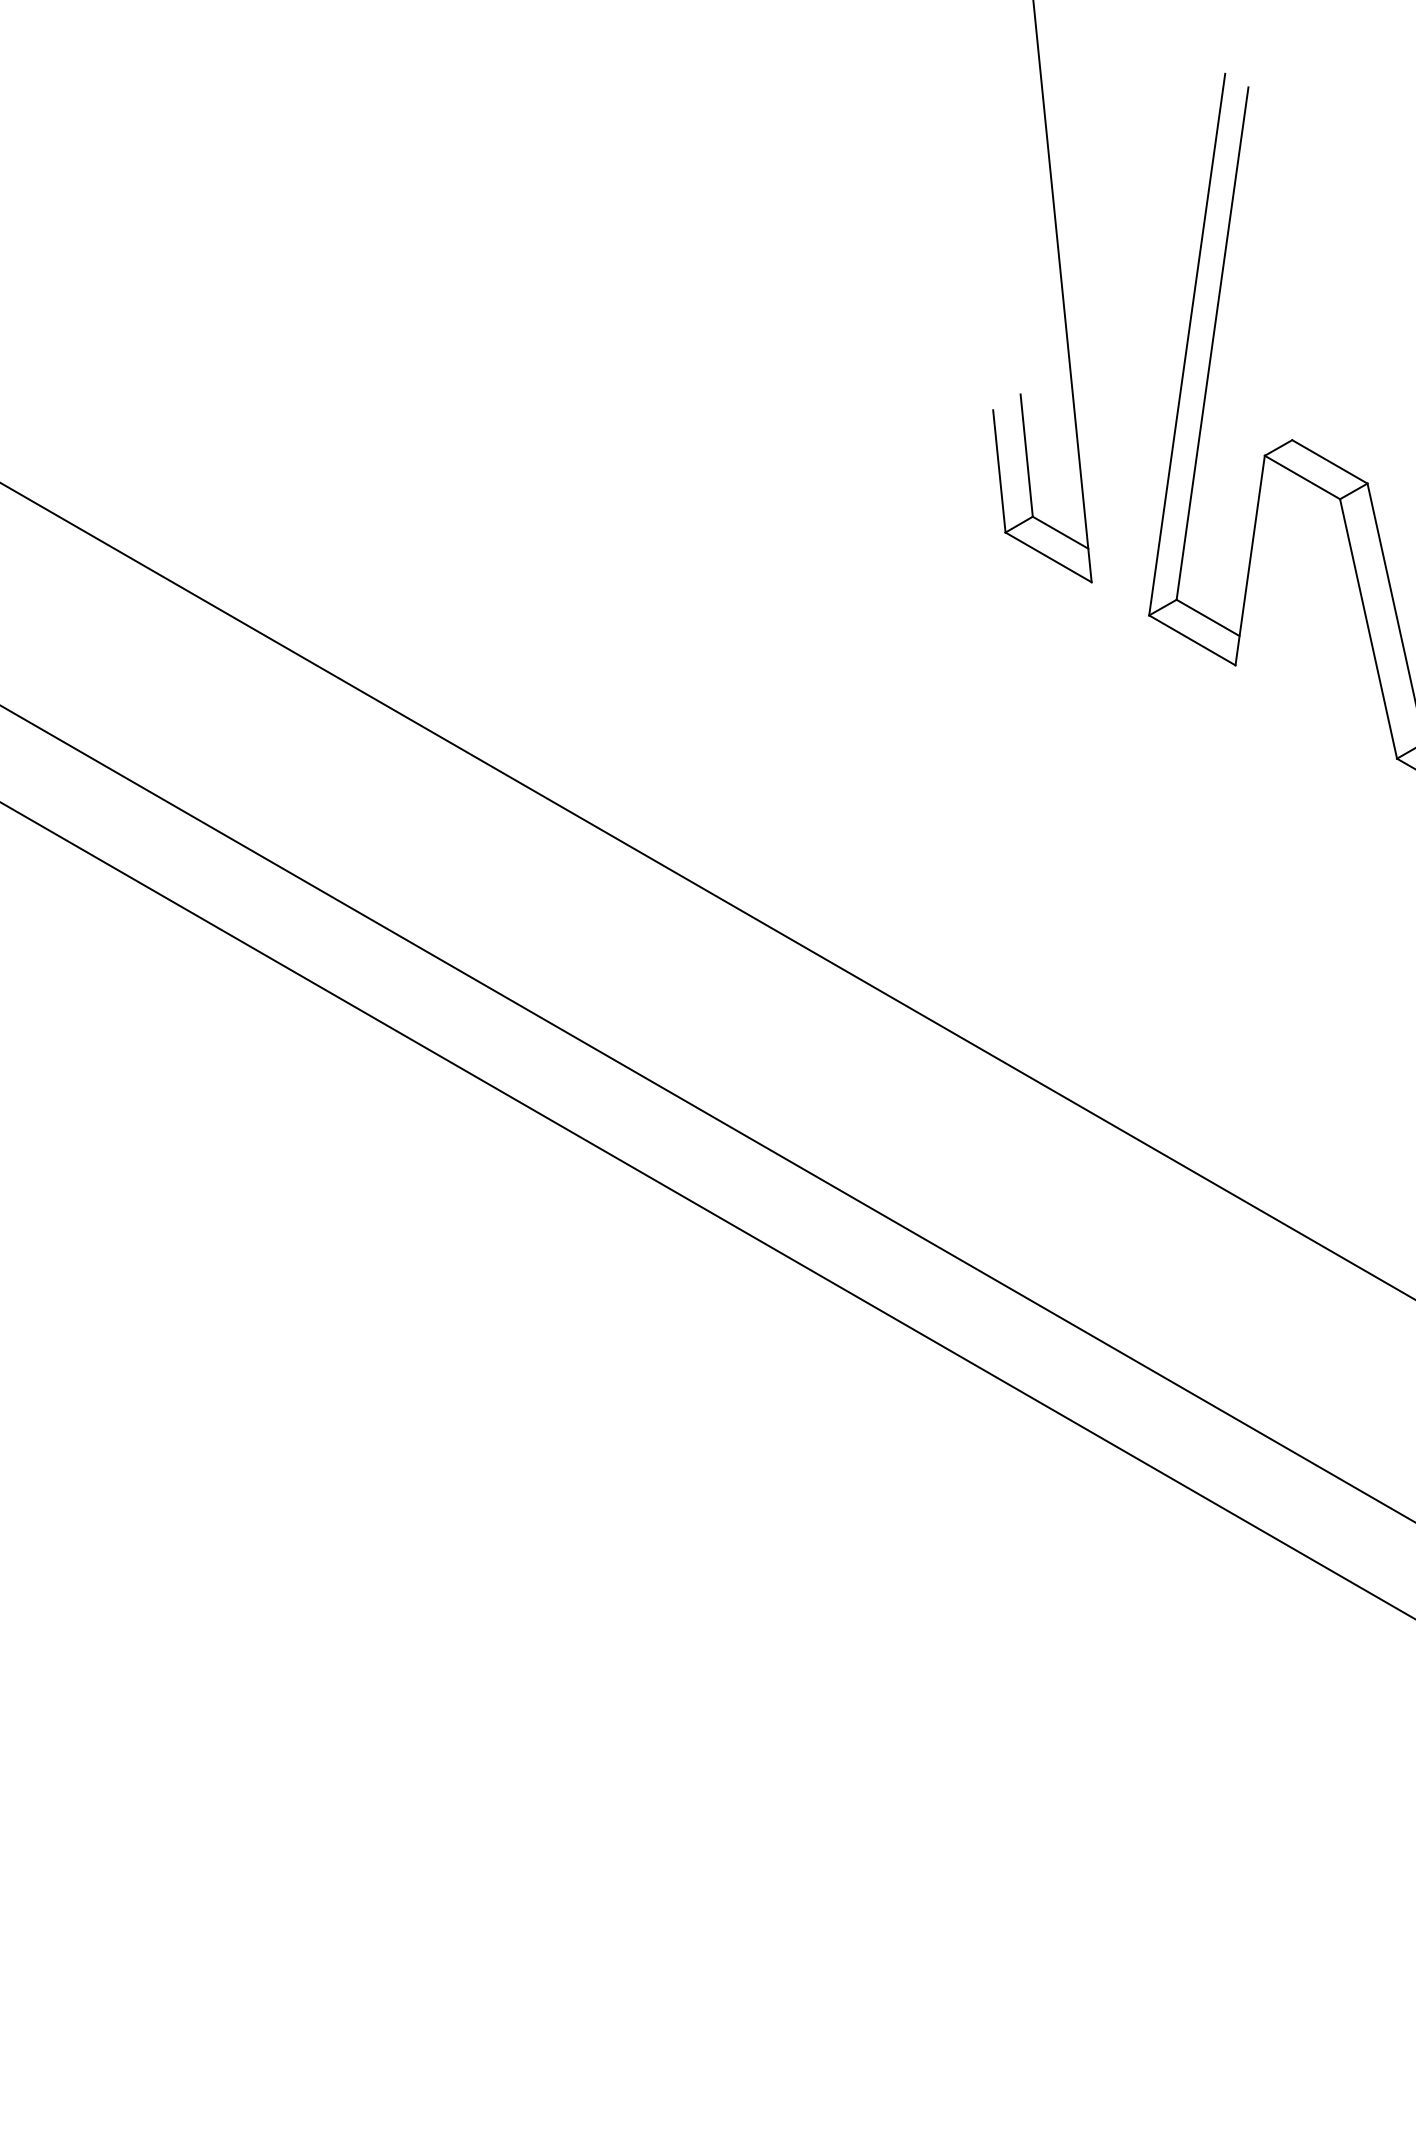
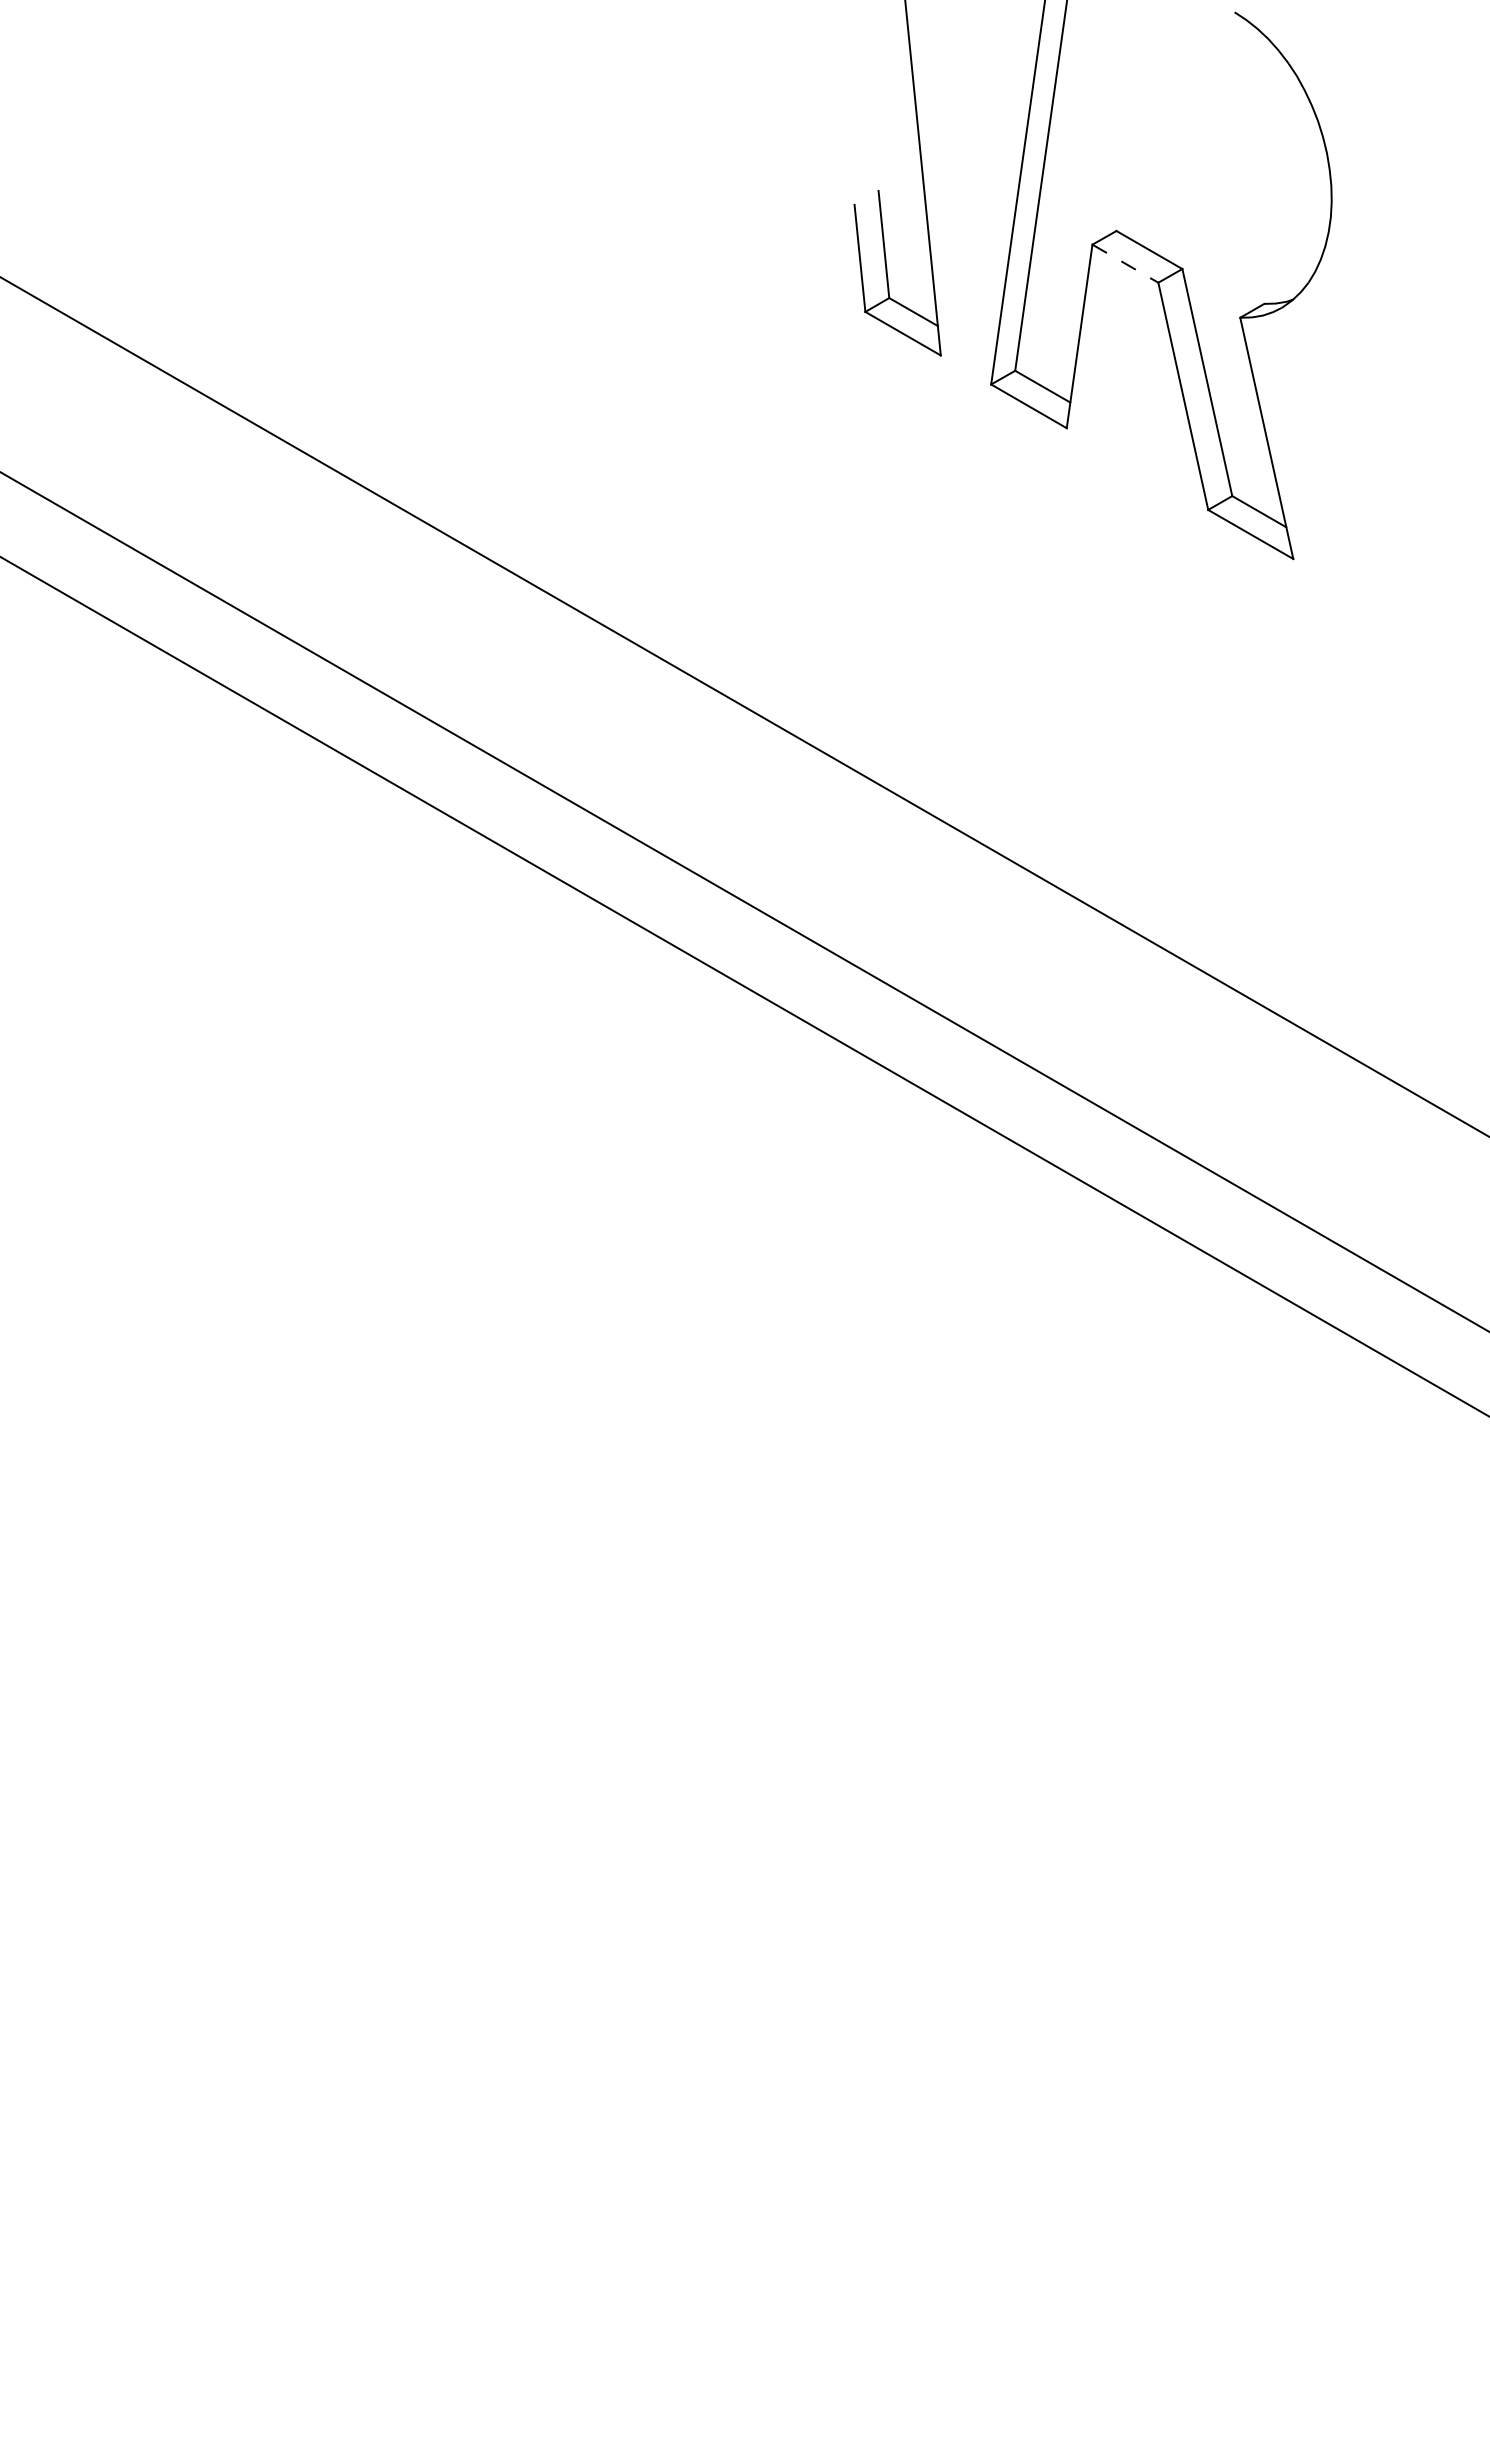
line: (1302, 477) -> (1125, 263), solid -> dashed

